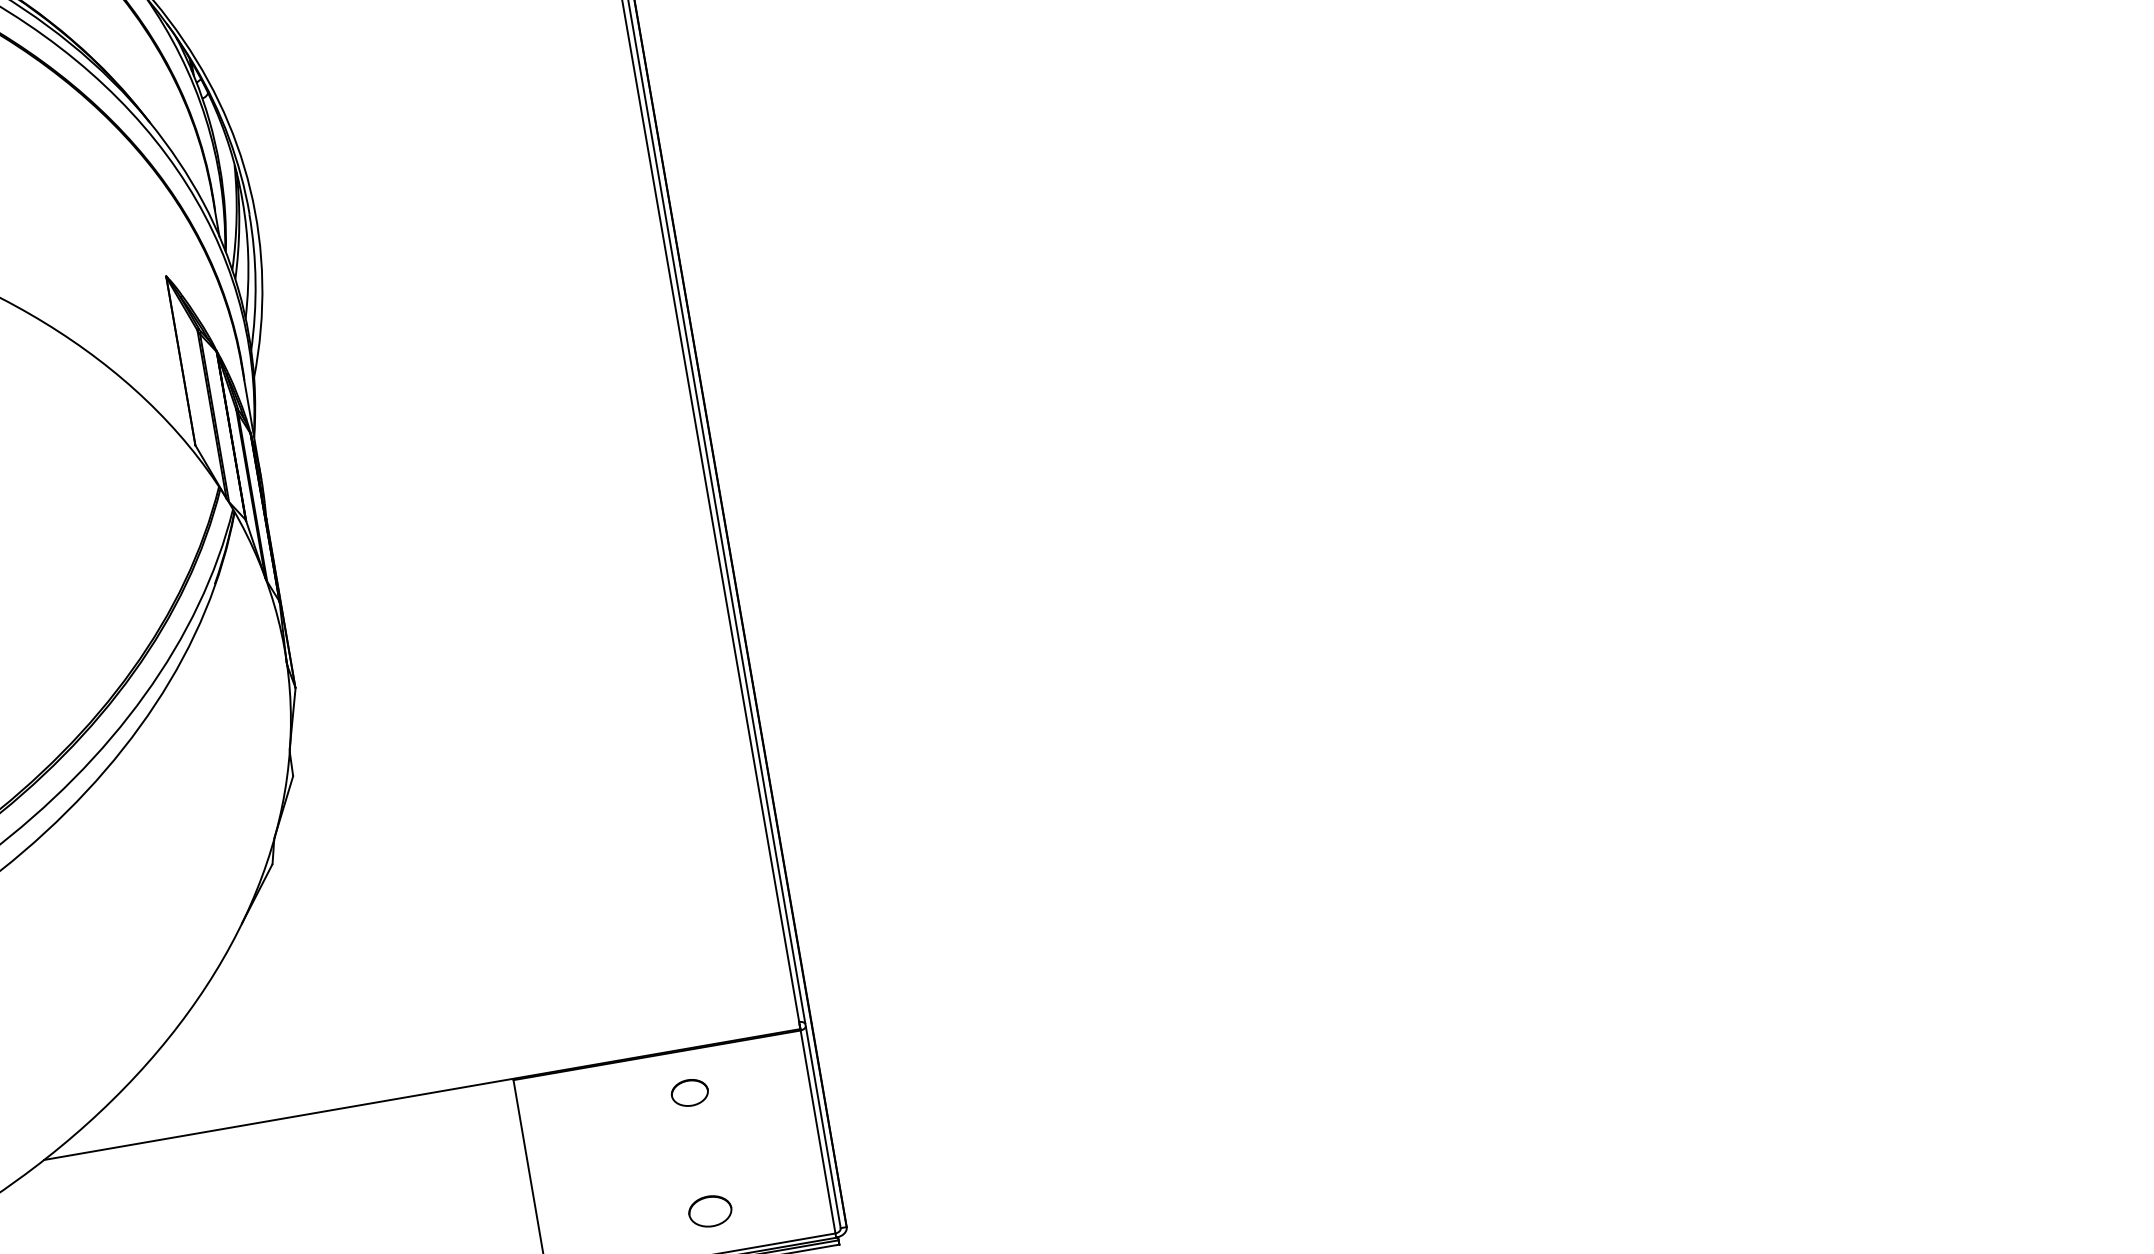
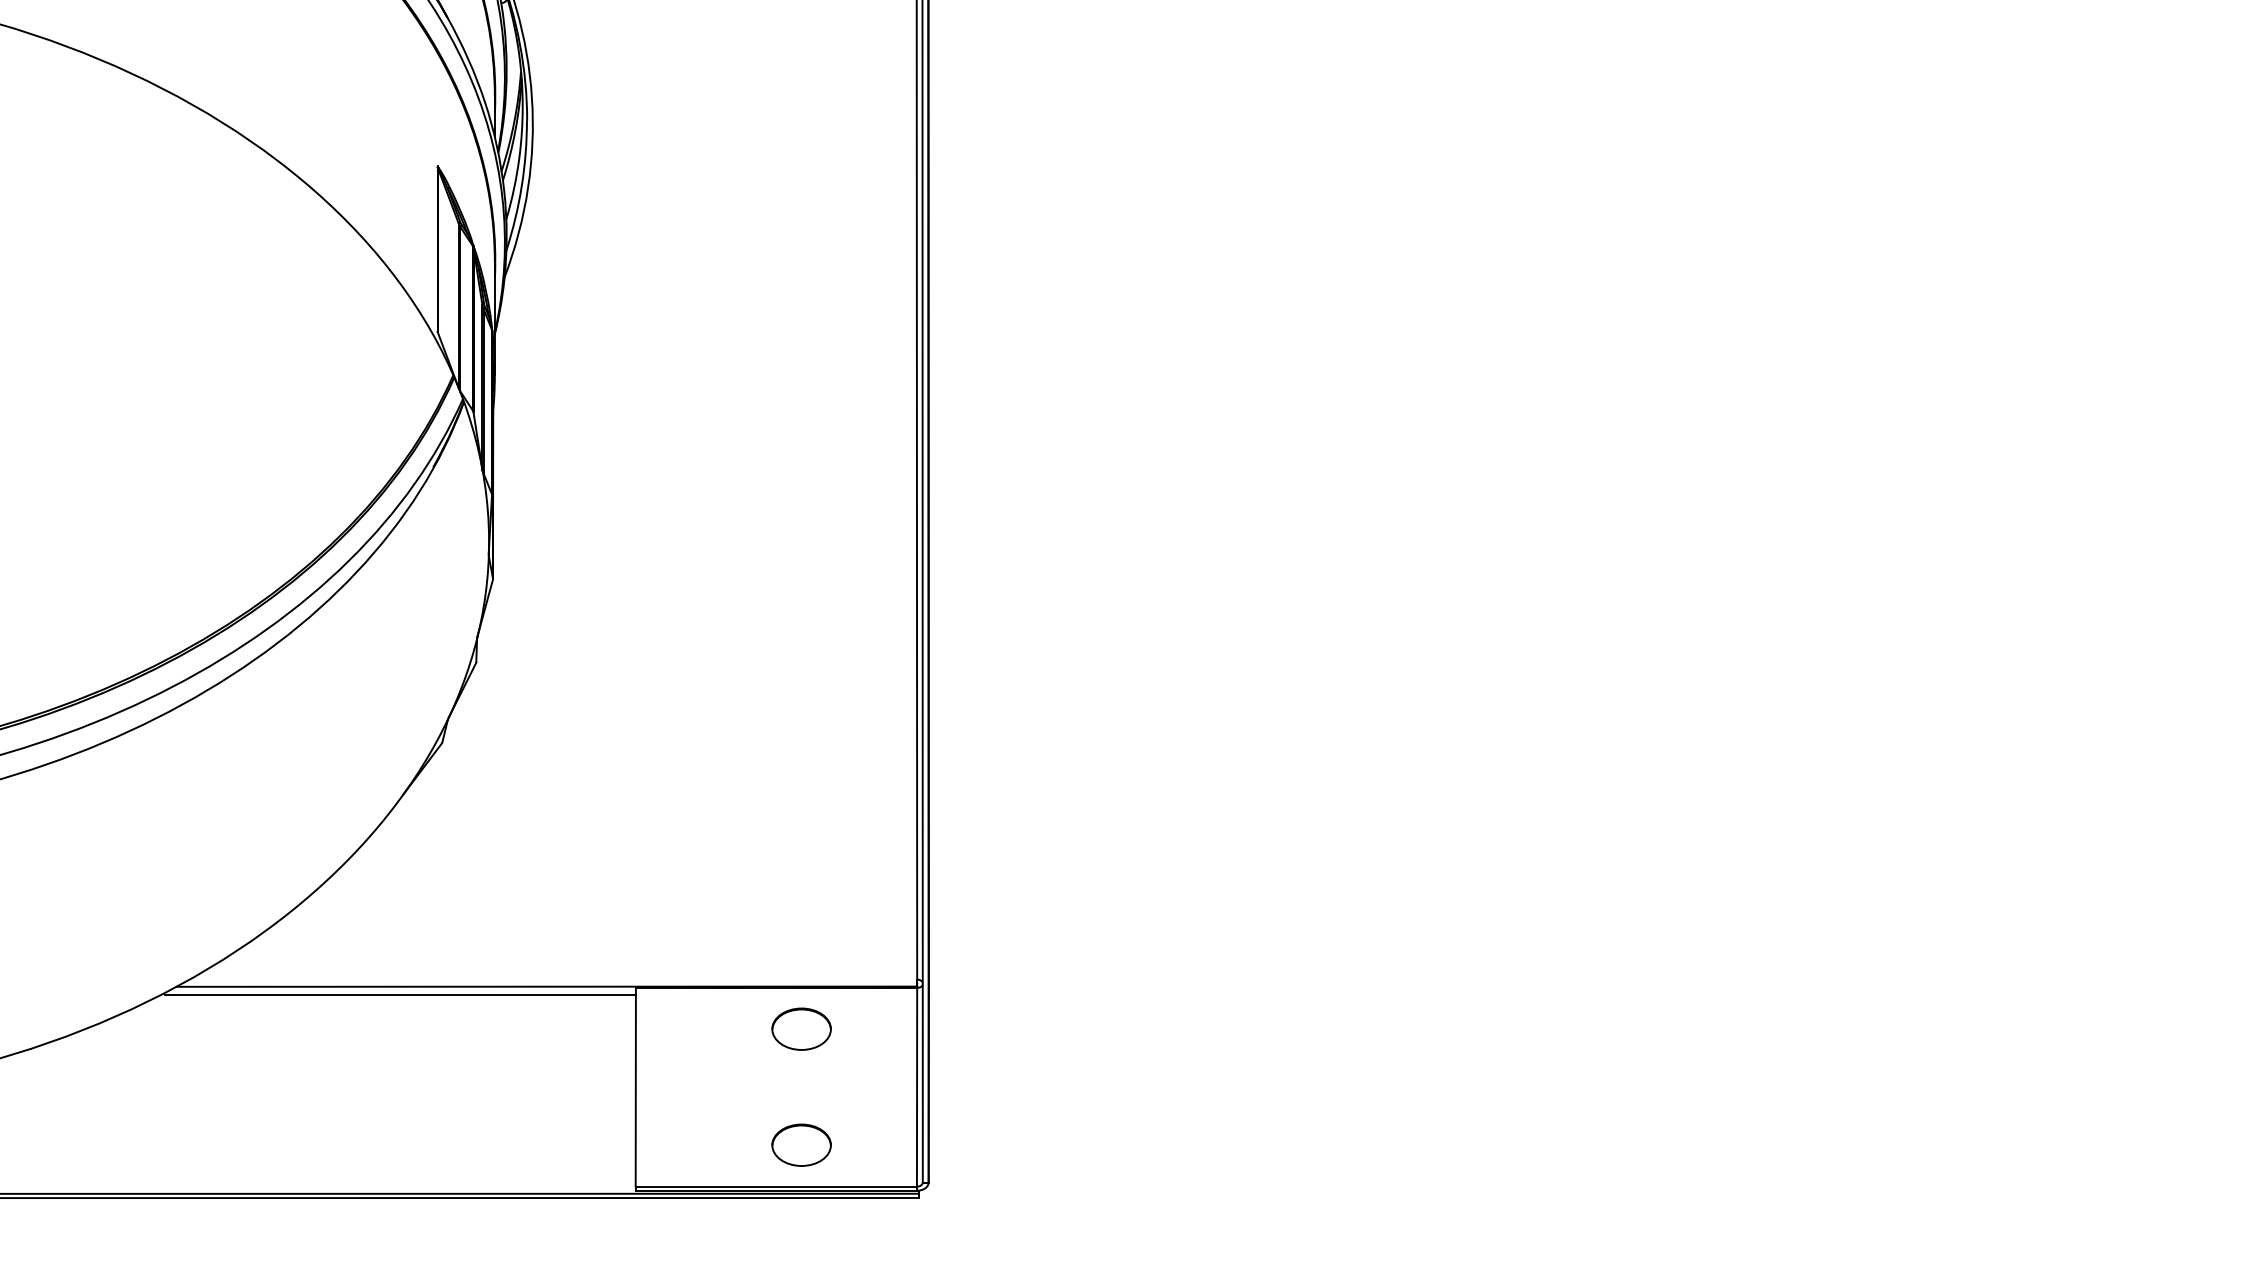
part: (689, 1092) -> (801, 1028), size x1.67
line: (274, 1129) -> (400, 995), added
part: (710, 1210) -> (801, 1144), size x1.43

